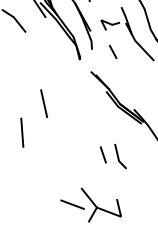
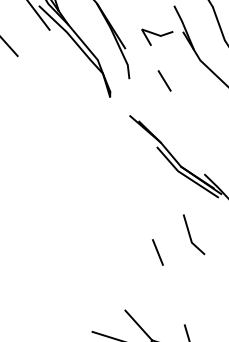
line: (44, 103) -> (55, 172), removed
line: (22, 132) -> (21, 222), removed
line: (119, 157) -> (192, 236), moved

